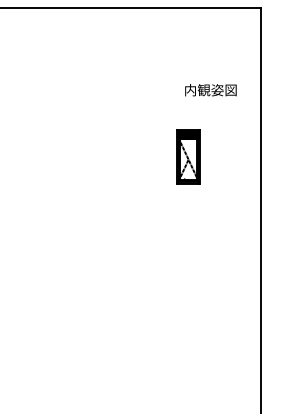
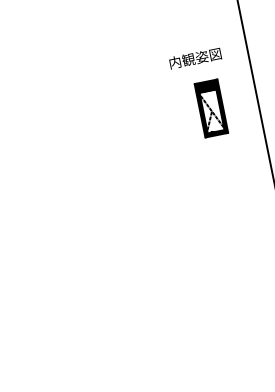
text: (210, 90) -> (195, 58), moved
part: (188, 156) -> (211, 108), moved

